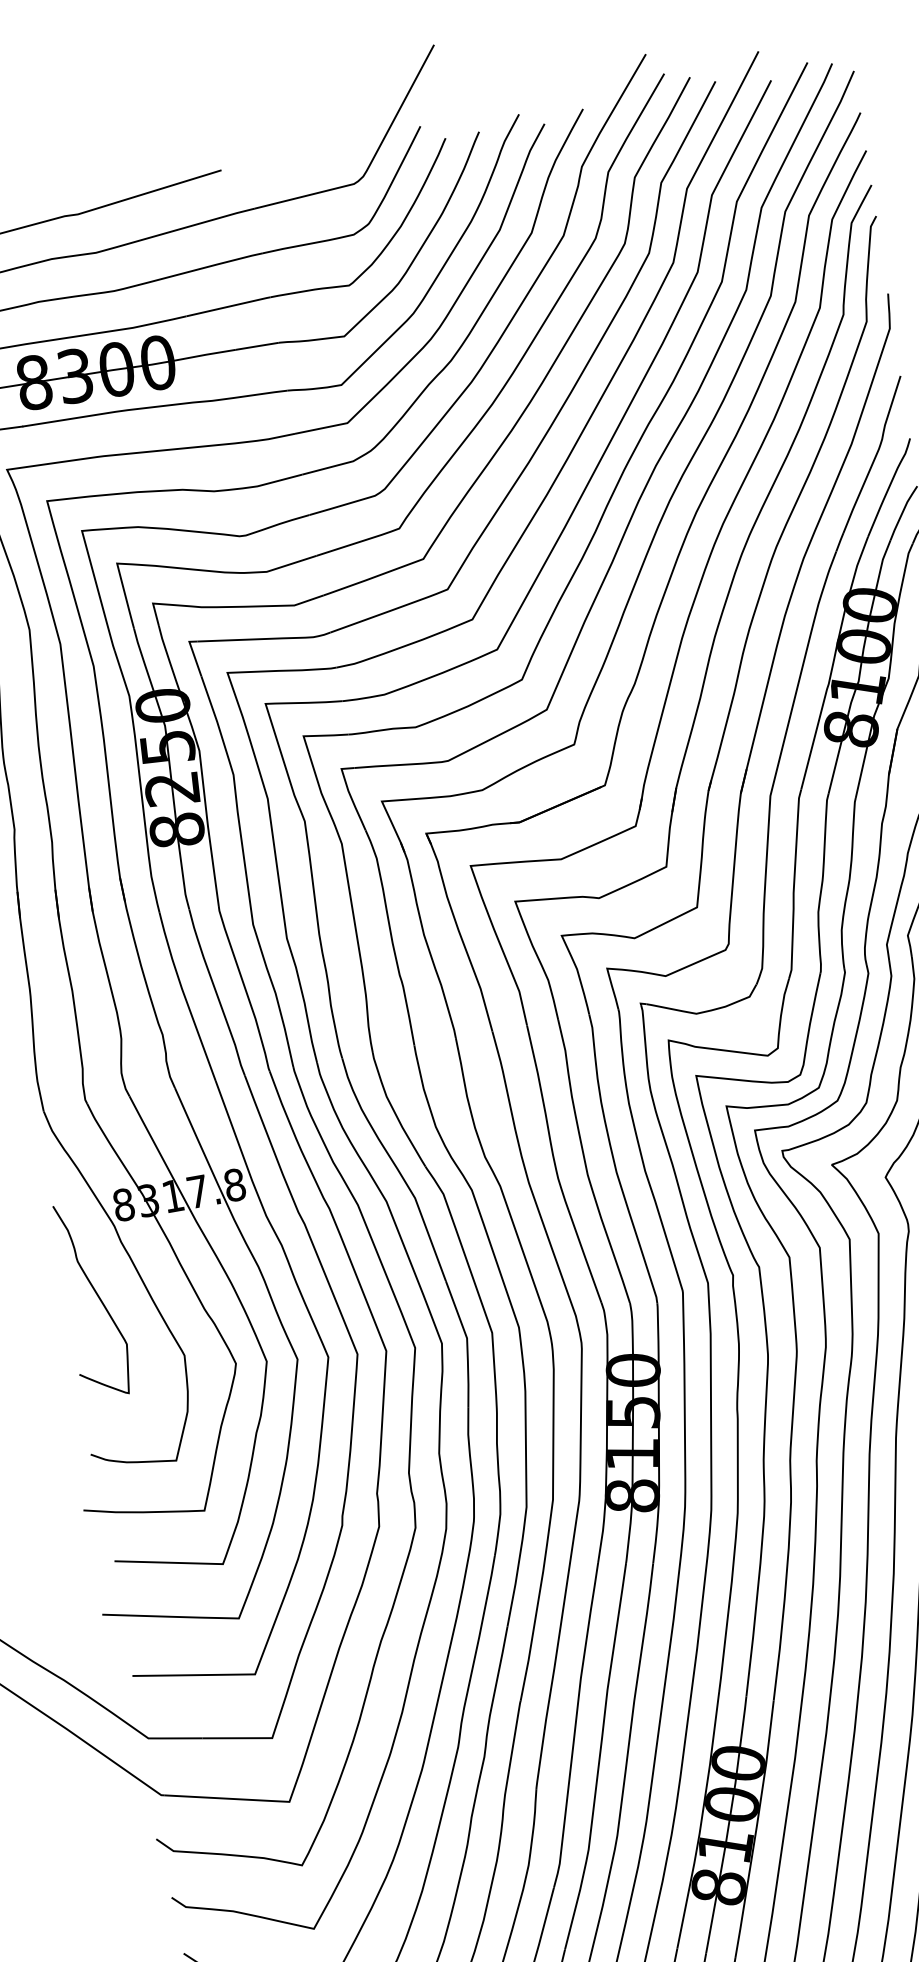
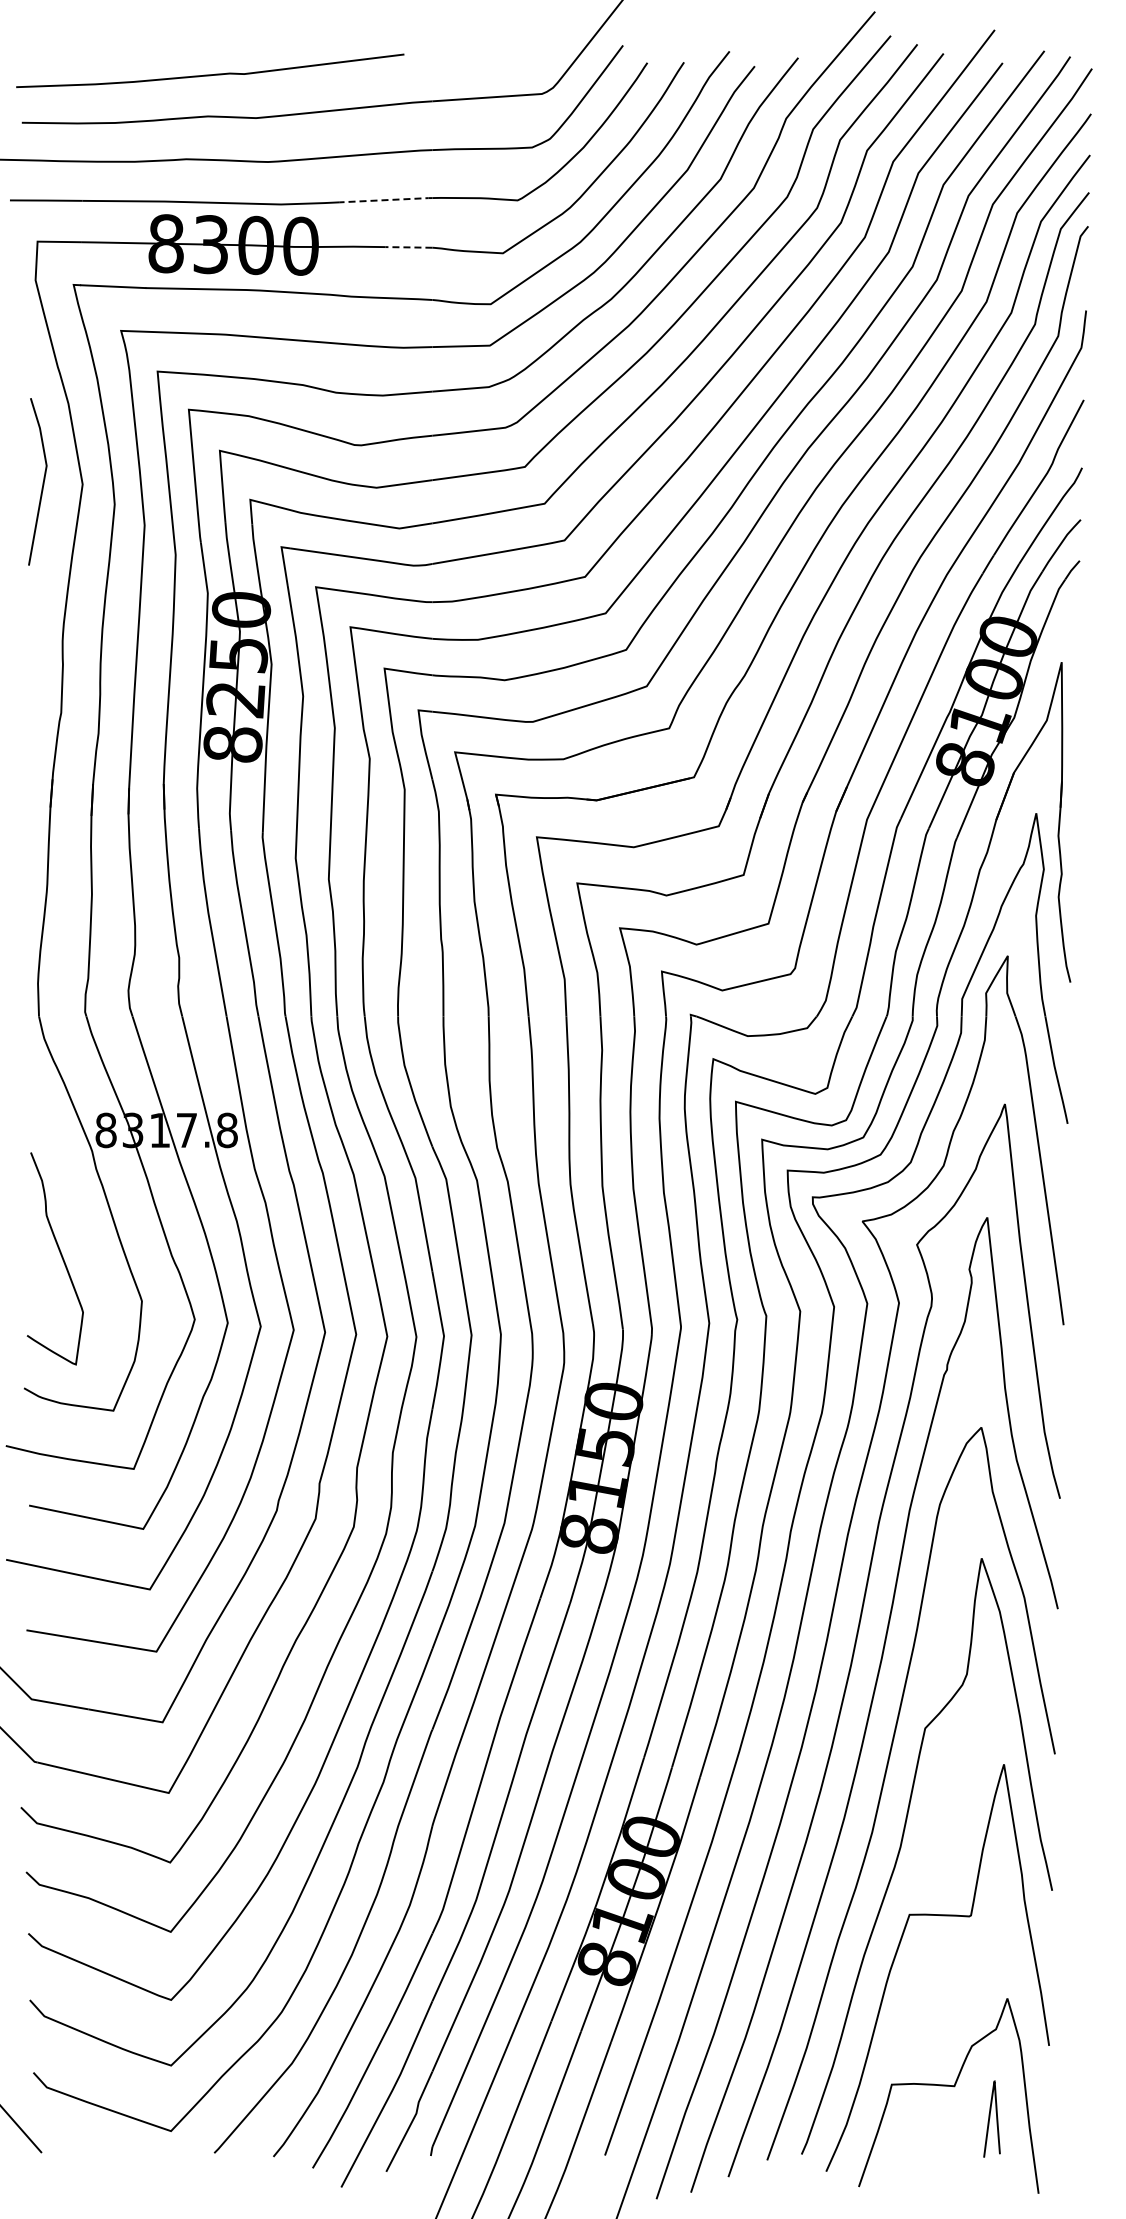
line: (228, 306) -> (386, 200), solid -> dashed
line: (256, 346) -> (408, 247), solid -> dashed
curve: (96, 1295) -> (60, 1255), moved

